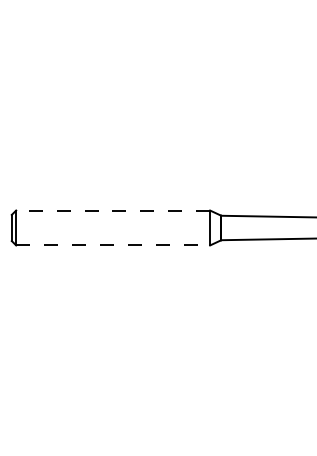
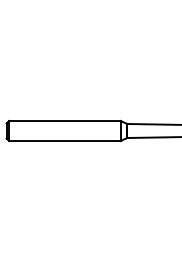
line: (112, 209) -> (64, 120), dashed -> solid
line: (112, 246) -> (64, 141), dashed -> solid

